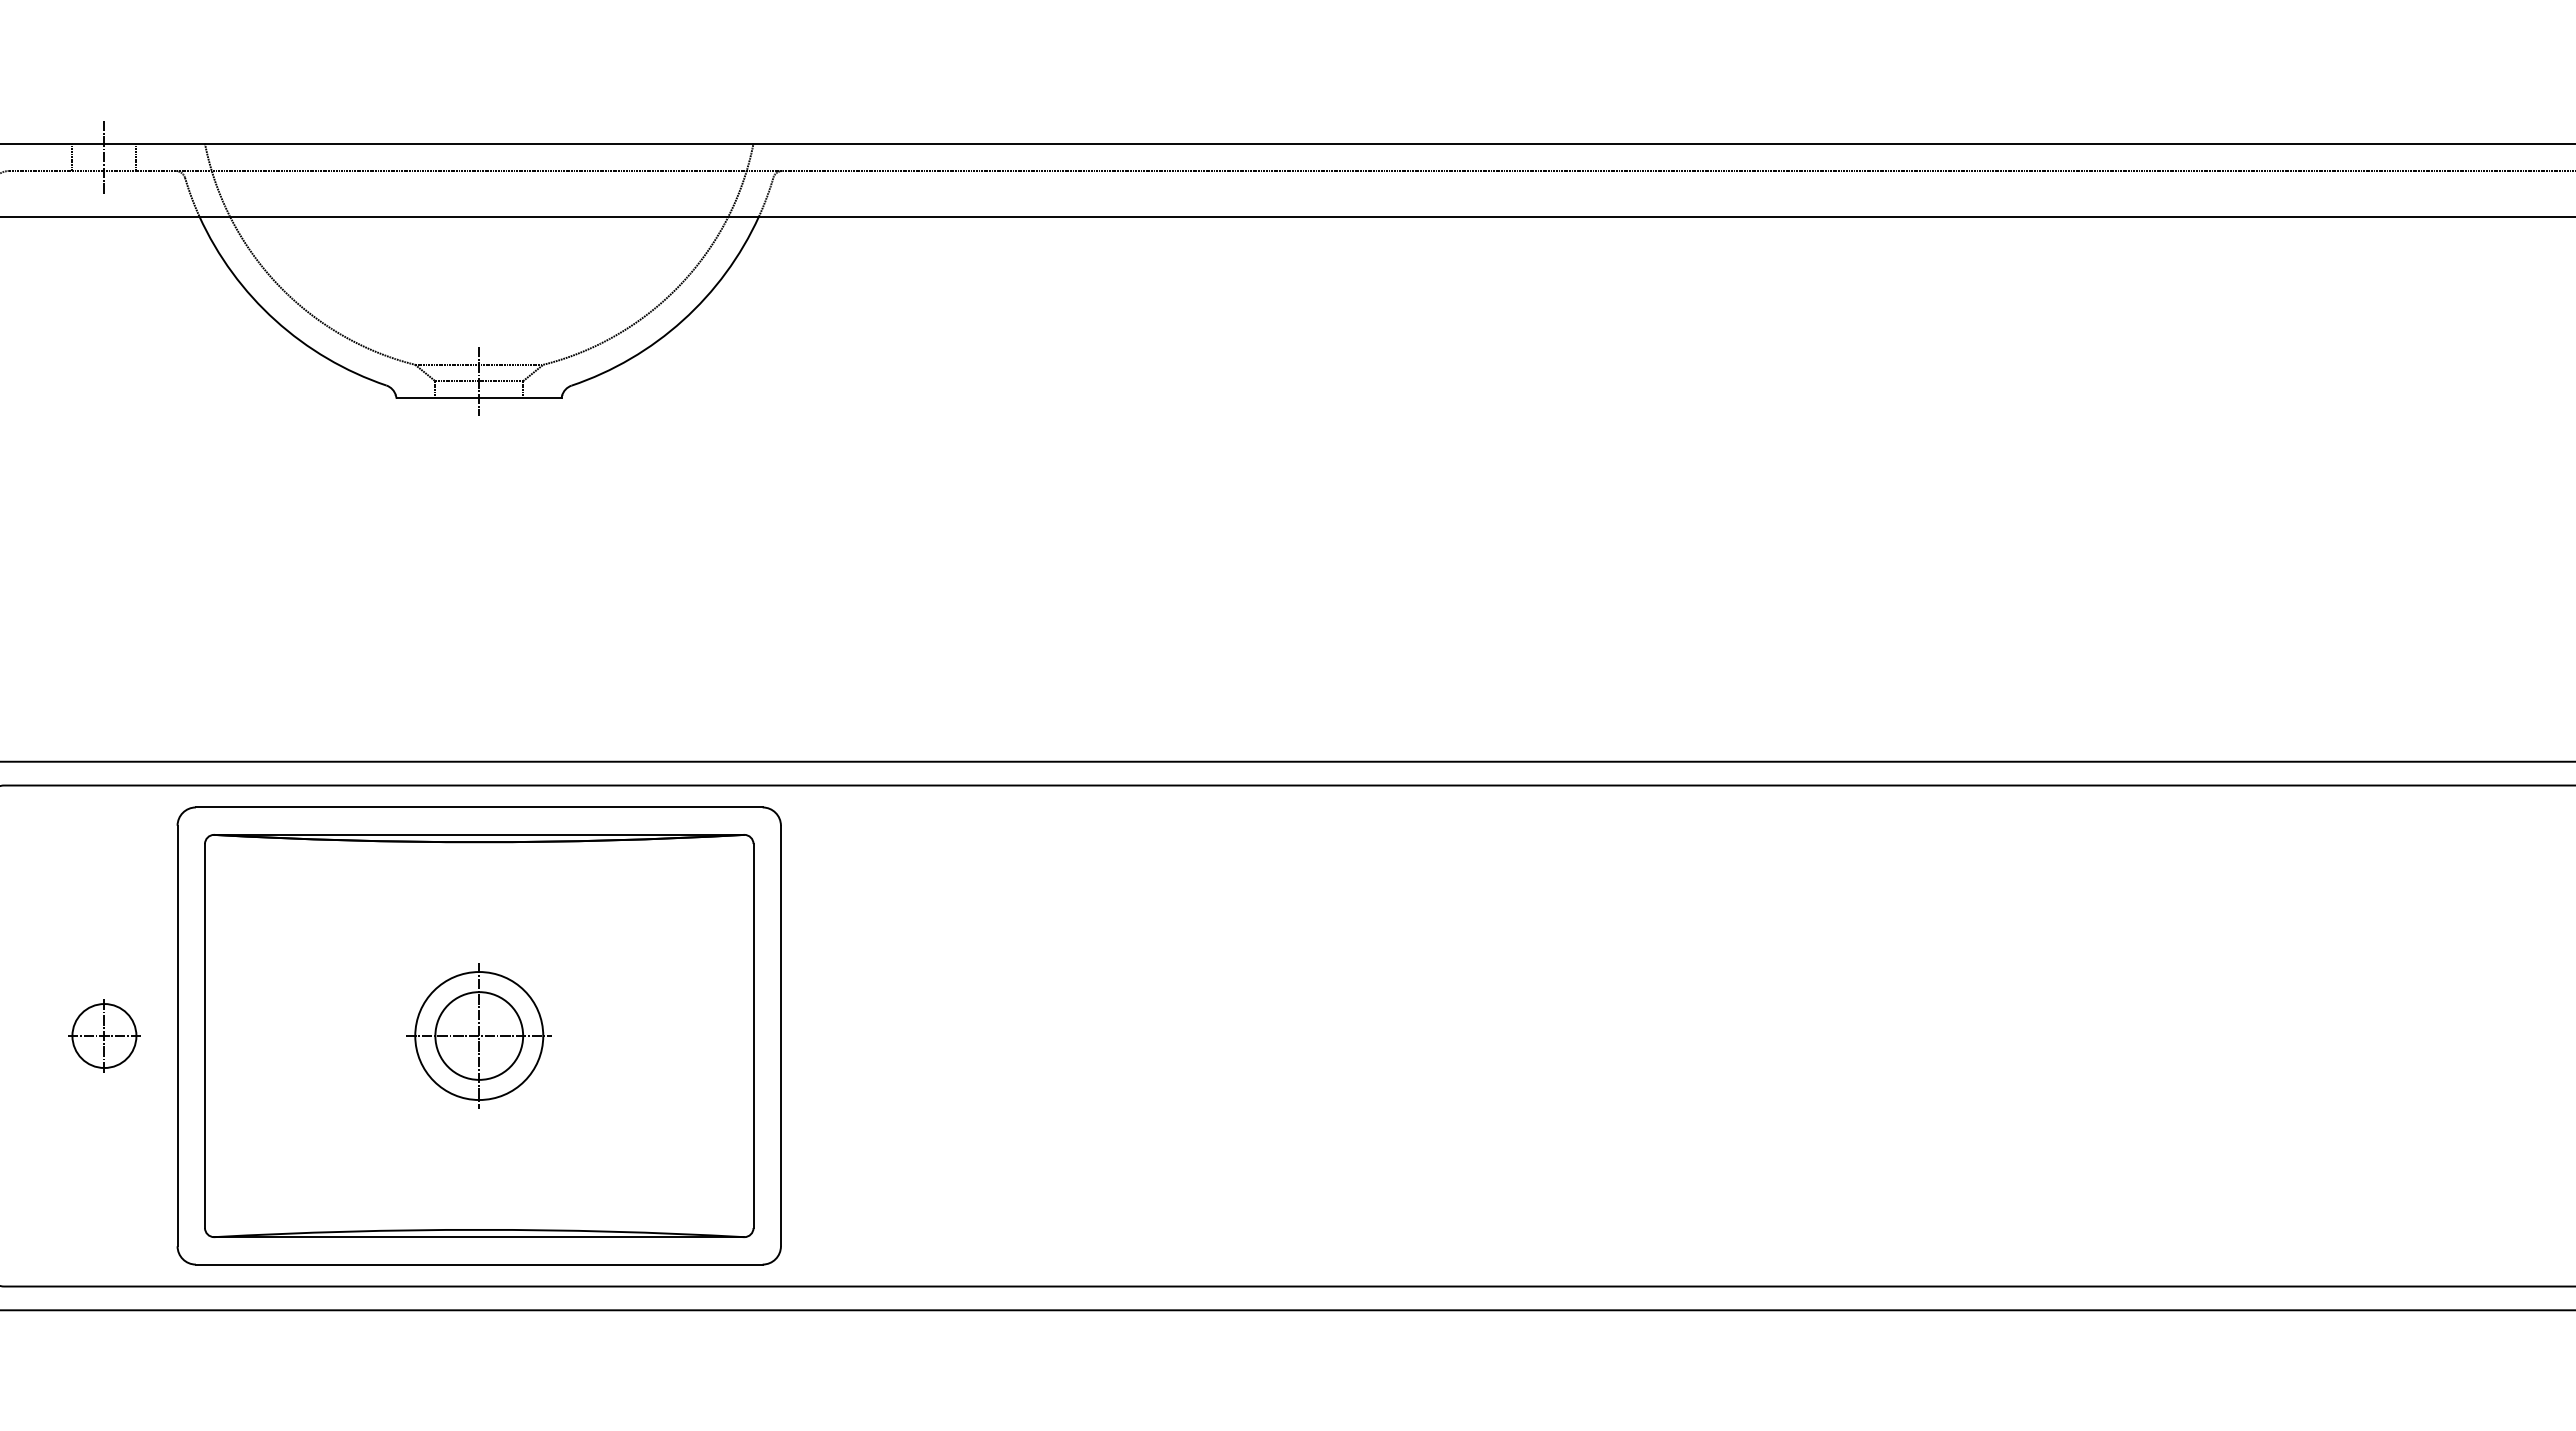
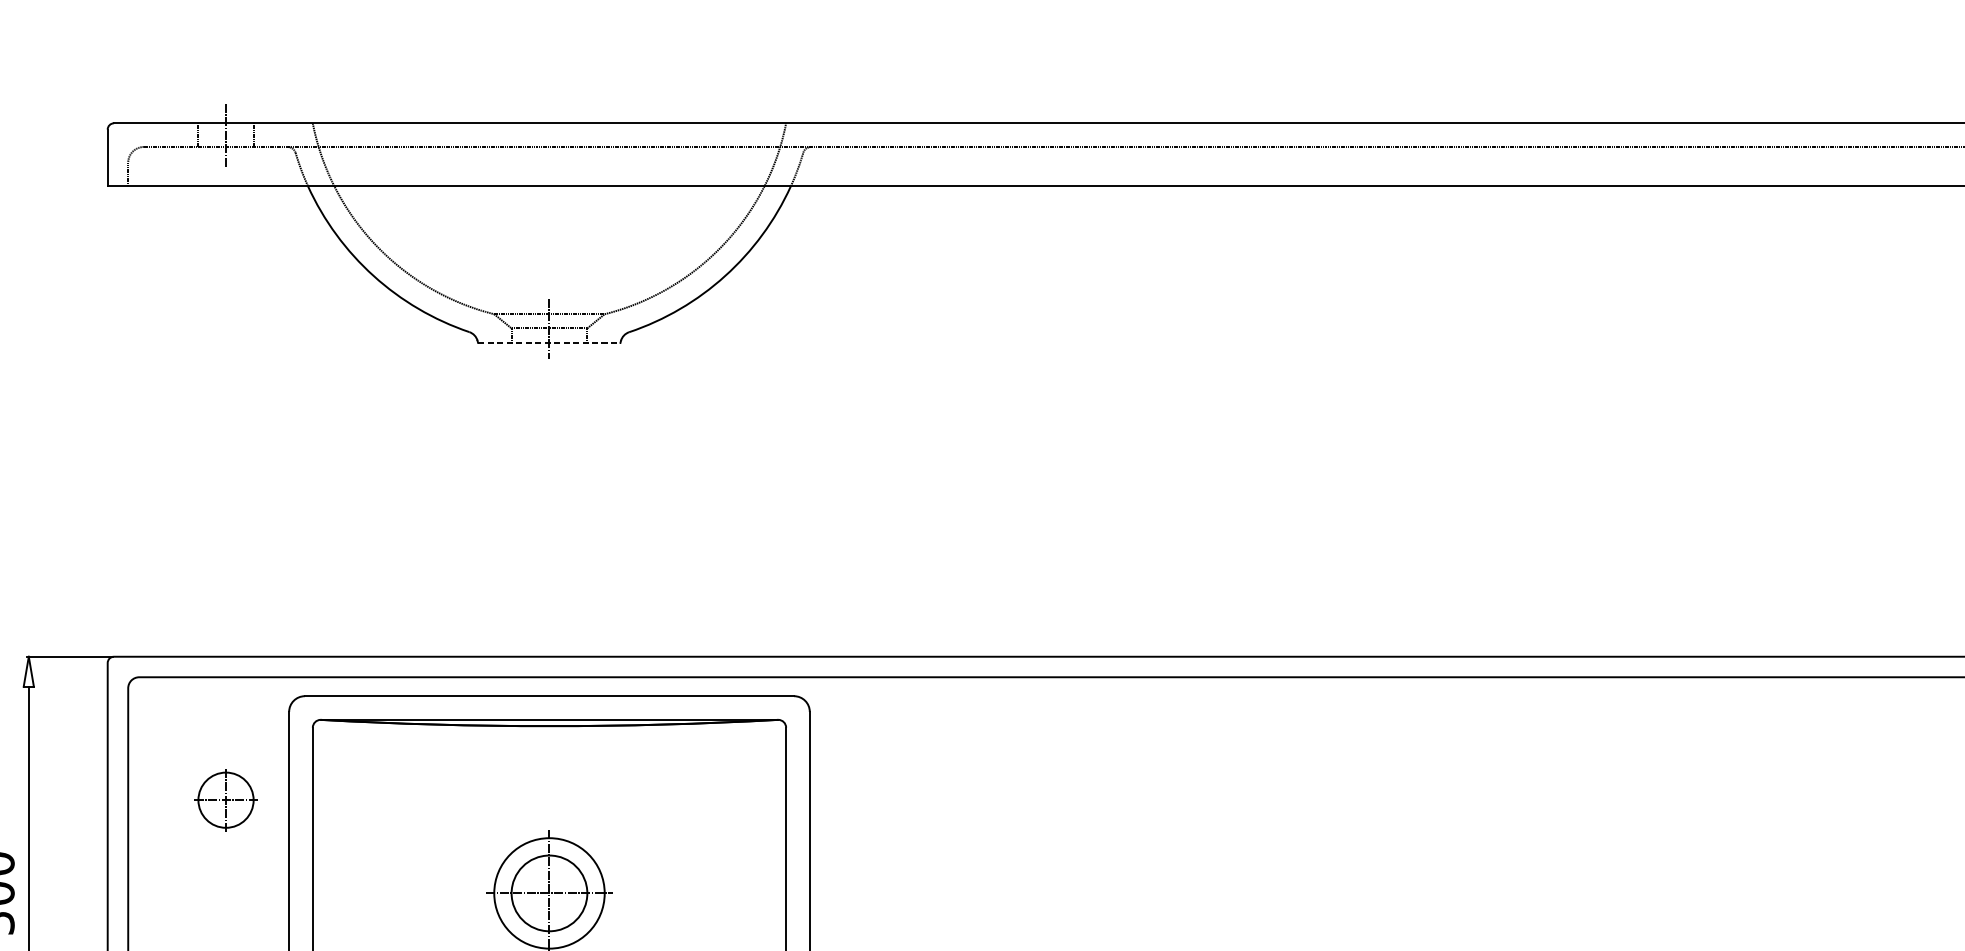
line: (479, 397) -> (549, 342), solid -> dashed
part: (104, 1035) -> (226, 799), moved

